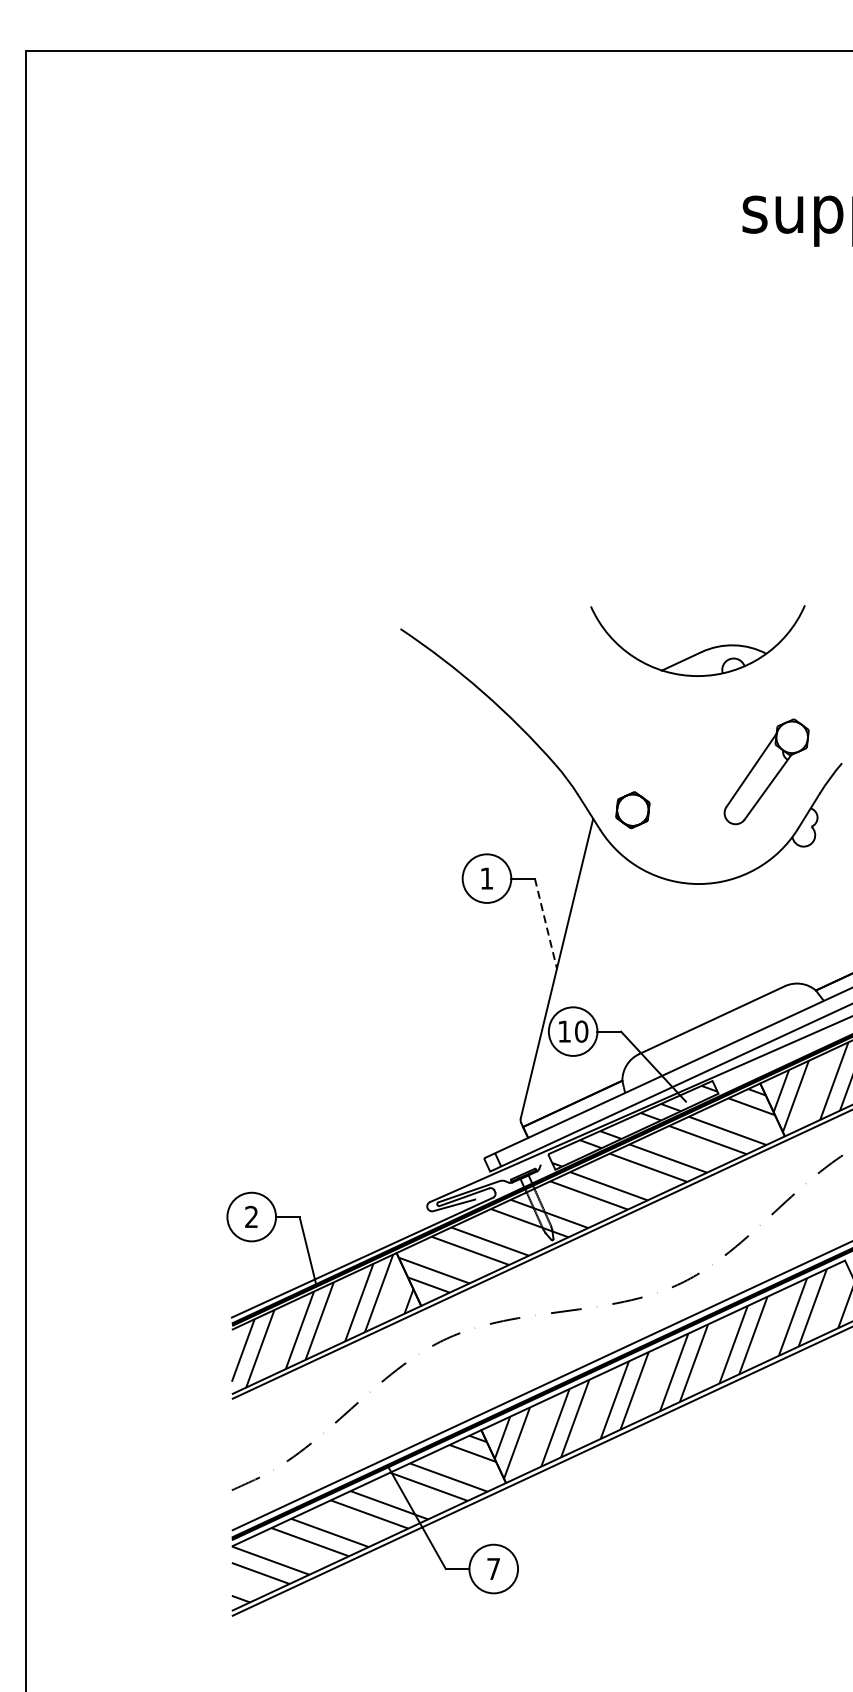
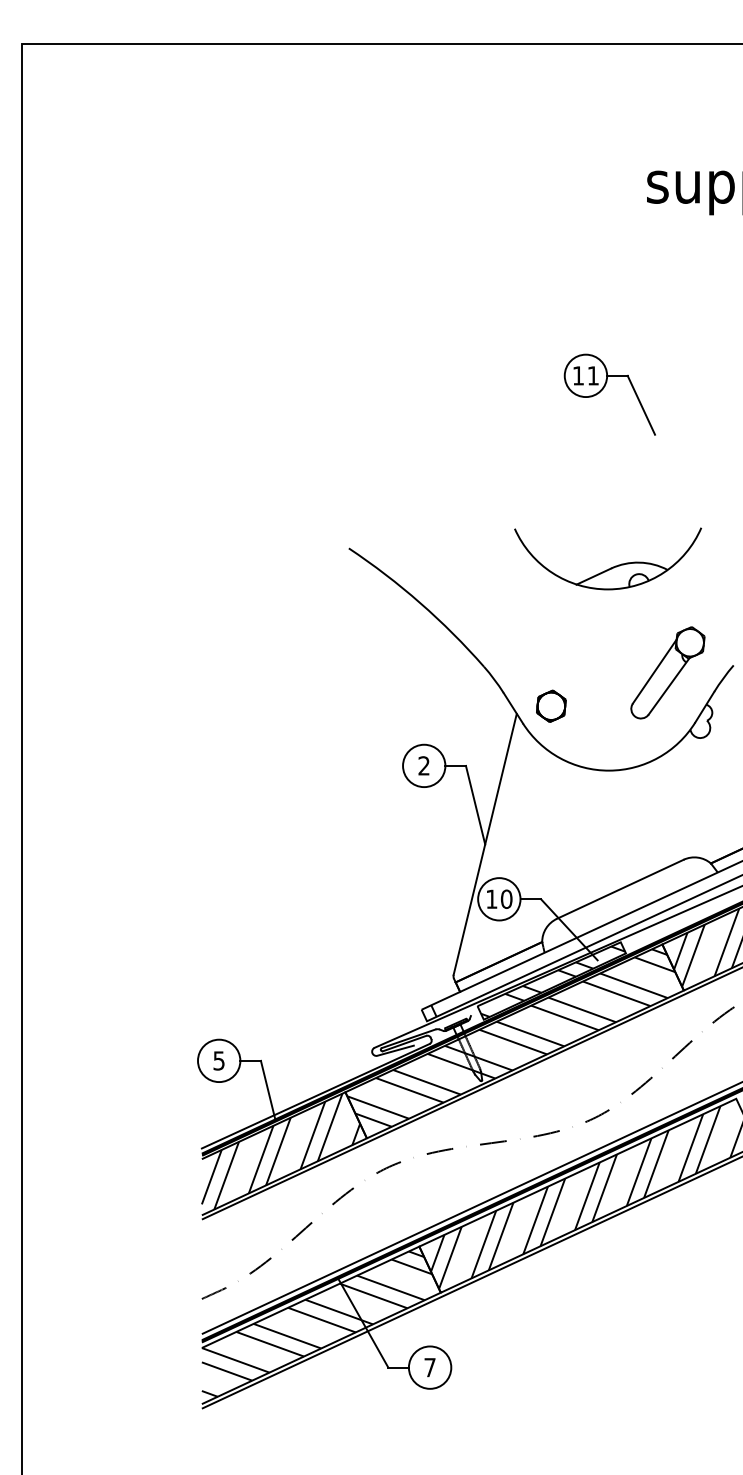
part: (693, 445) -> (604, 388), added
text: (486, 878) -> (423, 765), 1 -> 2
line: (545, 924) -> (475, 805), dashed -> solid
text: (250, 1216) -> (218, 1060), 2 -> 5

